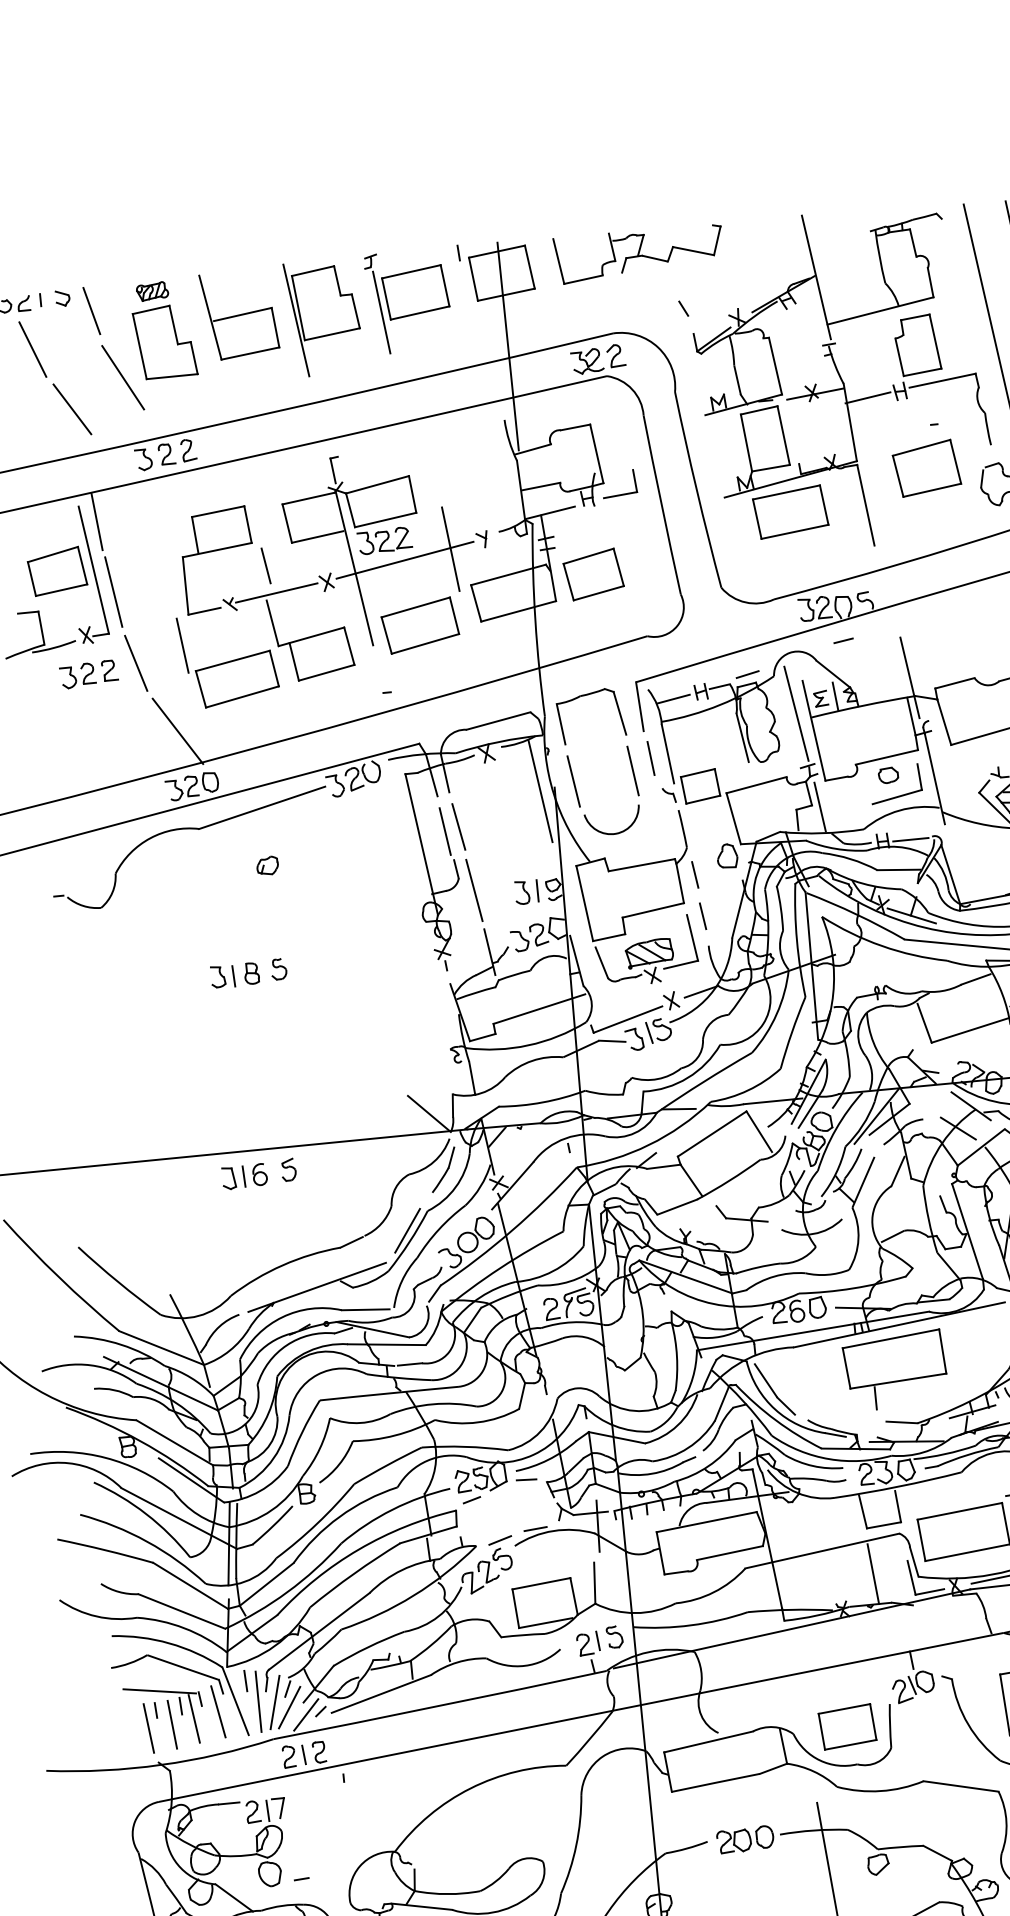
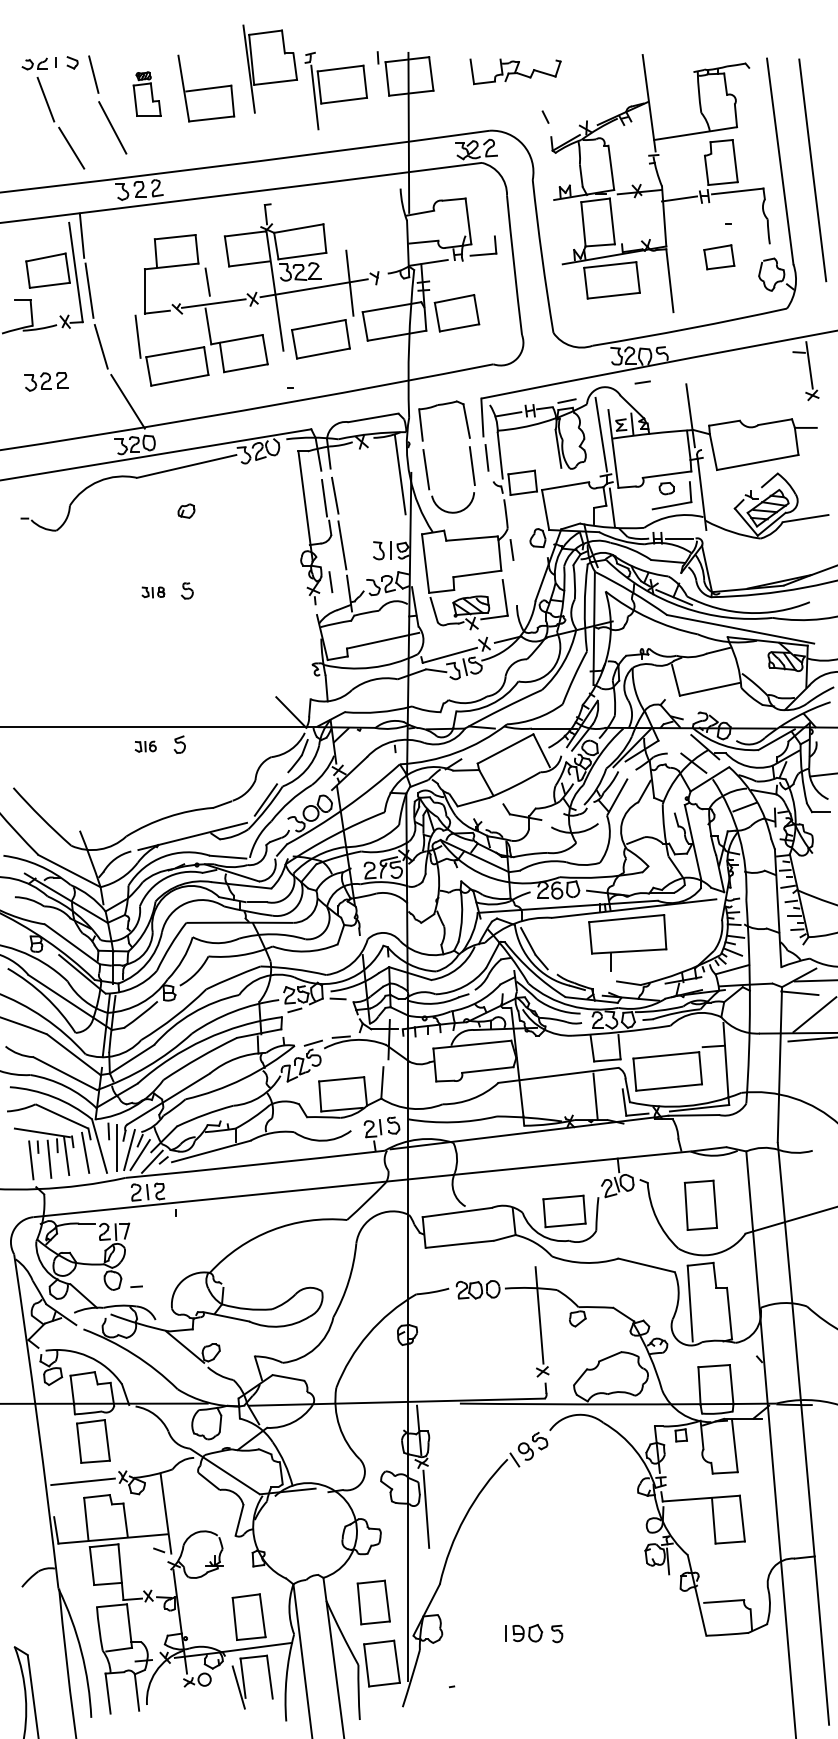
part: (638, 253) -> (515, 71), size x0.7
part: (322, 317) -> (269, 68), moved
part: (162, 328) -> (146, 93), size x0.6
part: (927, 468) -> (719, 257), size x0.6
part: (88, 674) -> (46, 381), moved
line: (702, 915) -> (330, 581), moved
part: (235, 975) -> (153, 592), size x0.6
part: (244, 1176) -> (145, 746), size x0.6

